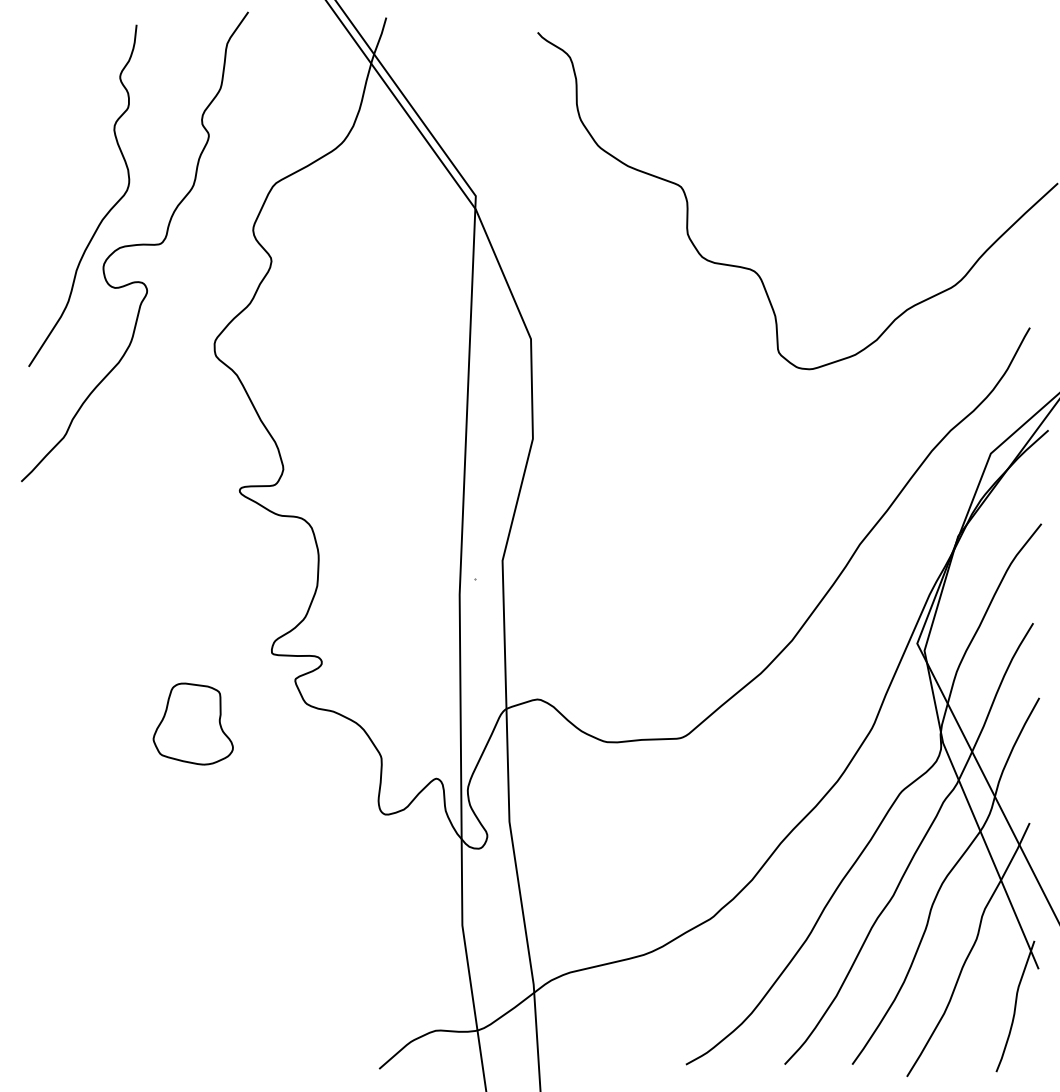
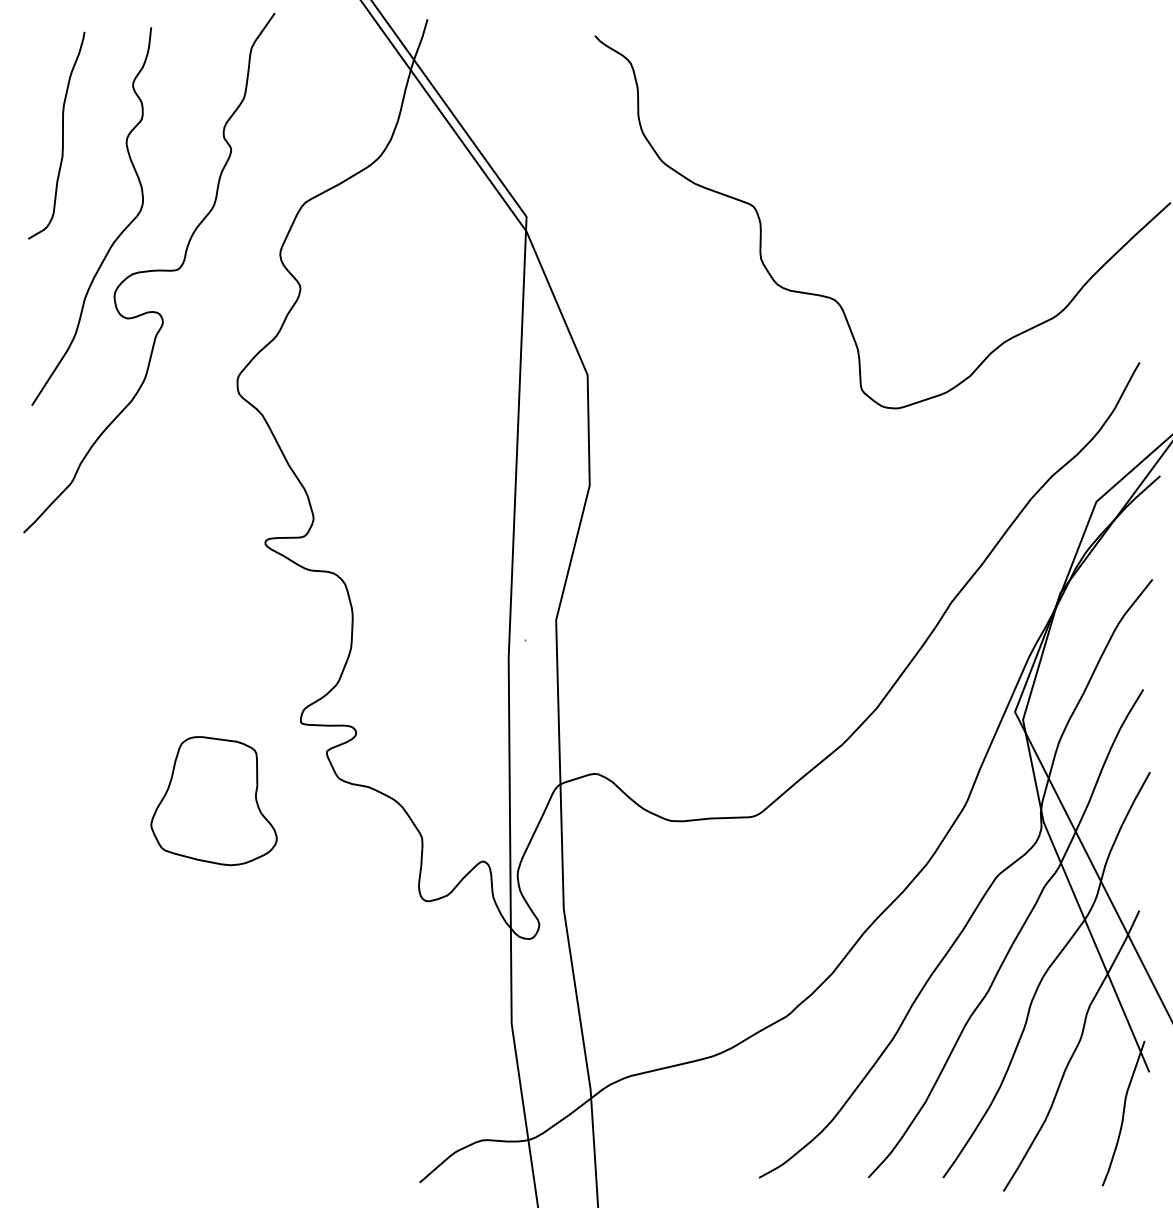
curve: (56, 122) -> (62, 135), added
part: (192, 723) -> (213, 800), size x1.43

